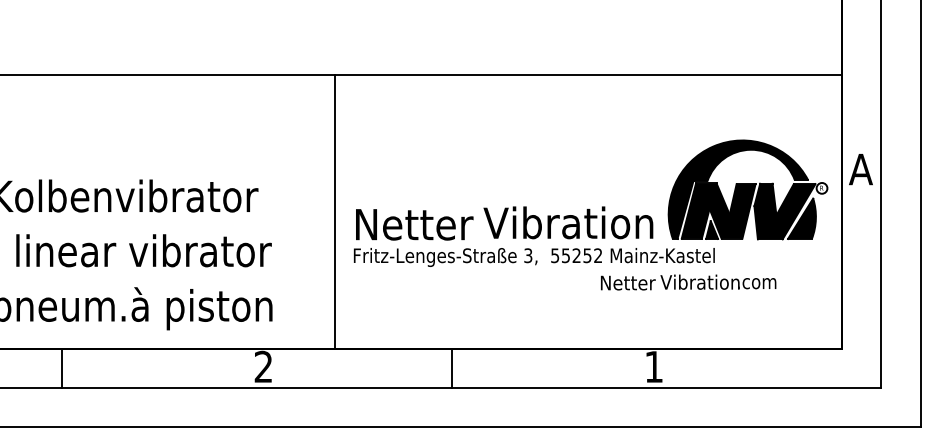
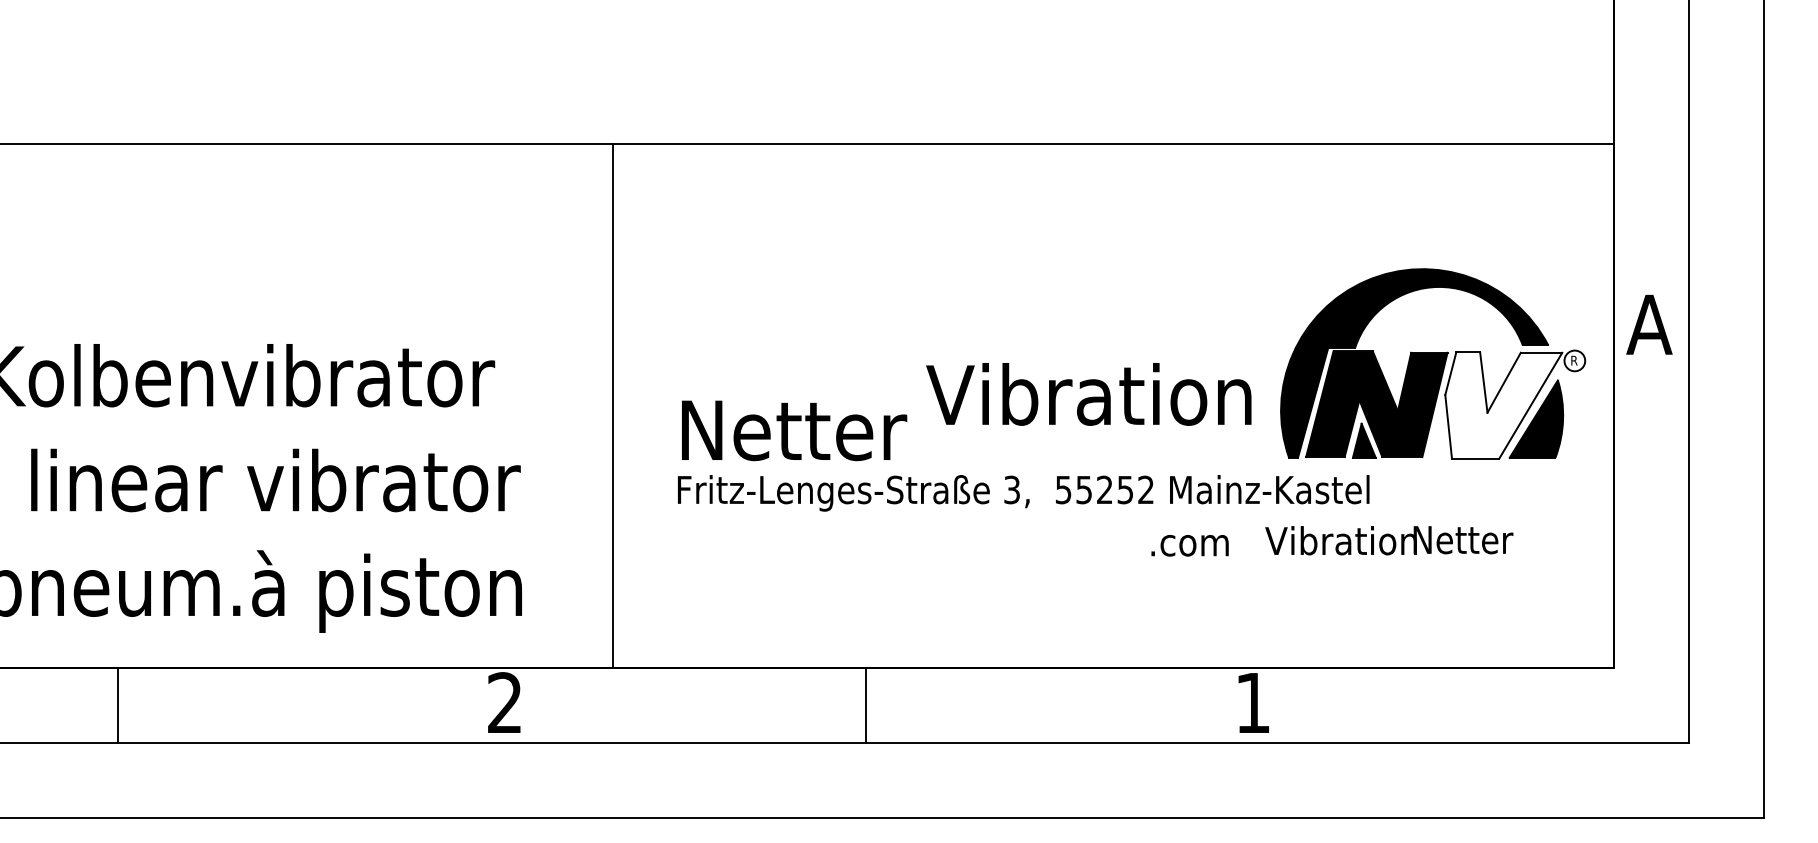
line: (334, 211) -> (612, 405), moved
fill: (784, 211) -> (1502, 405), removed
text: (568, 222) -> (1089, 393), moved
text: (763, 281) -> (1462, 539), .com -> Netter
text: (627, 282) -> (1202, 541), Netter -> .com

